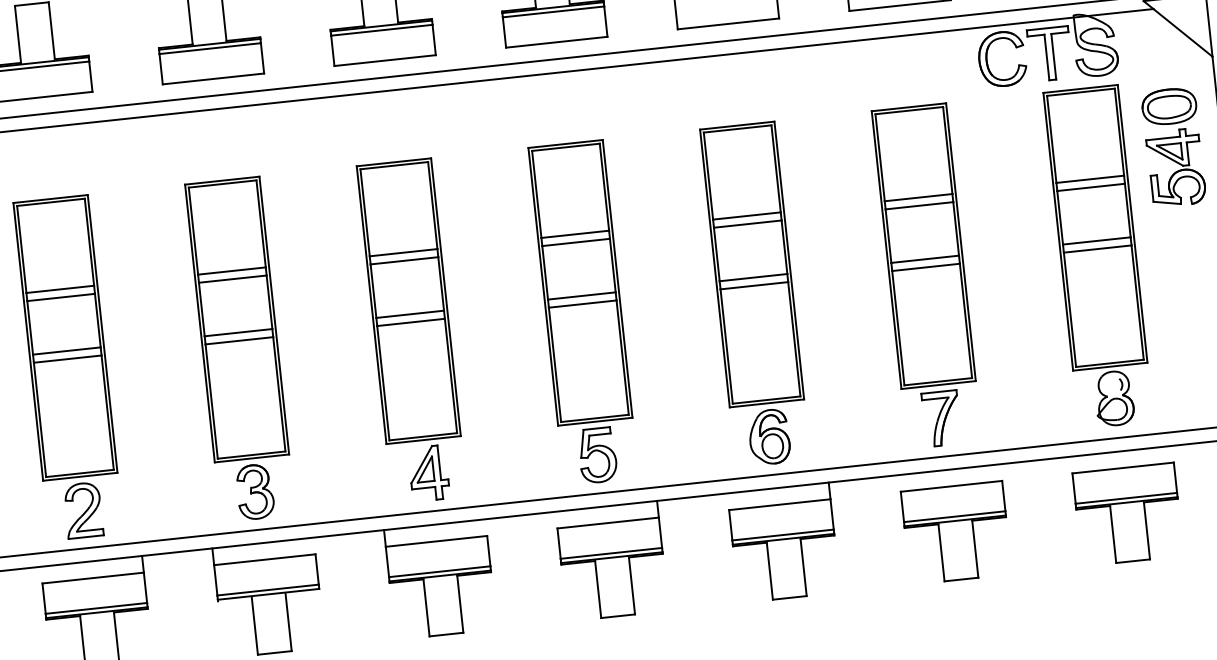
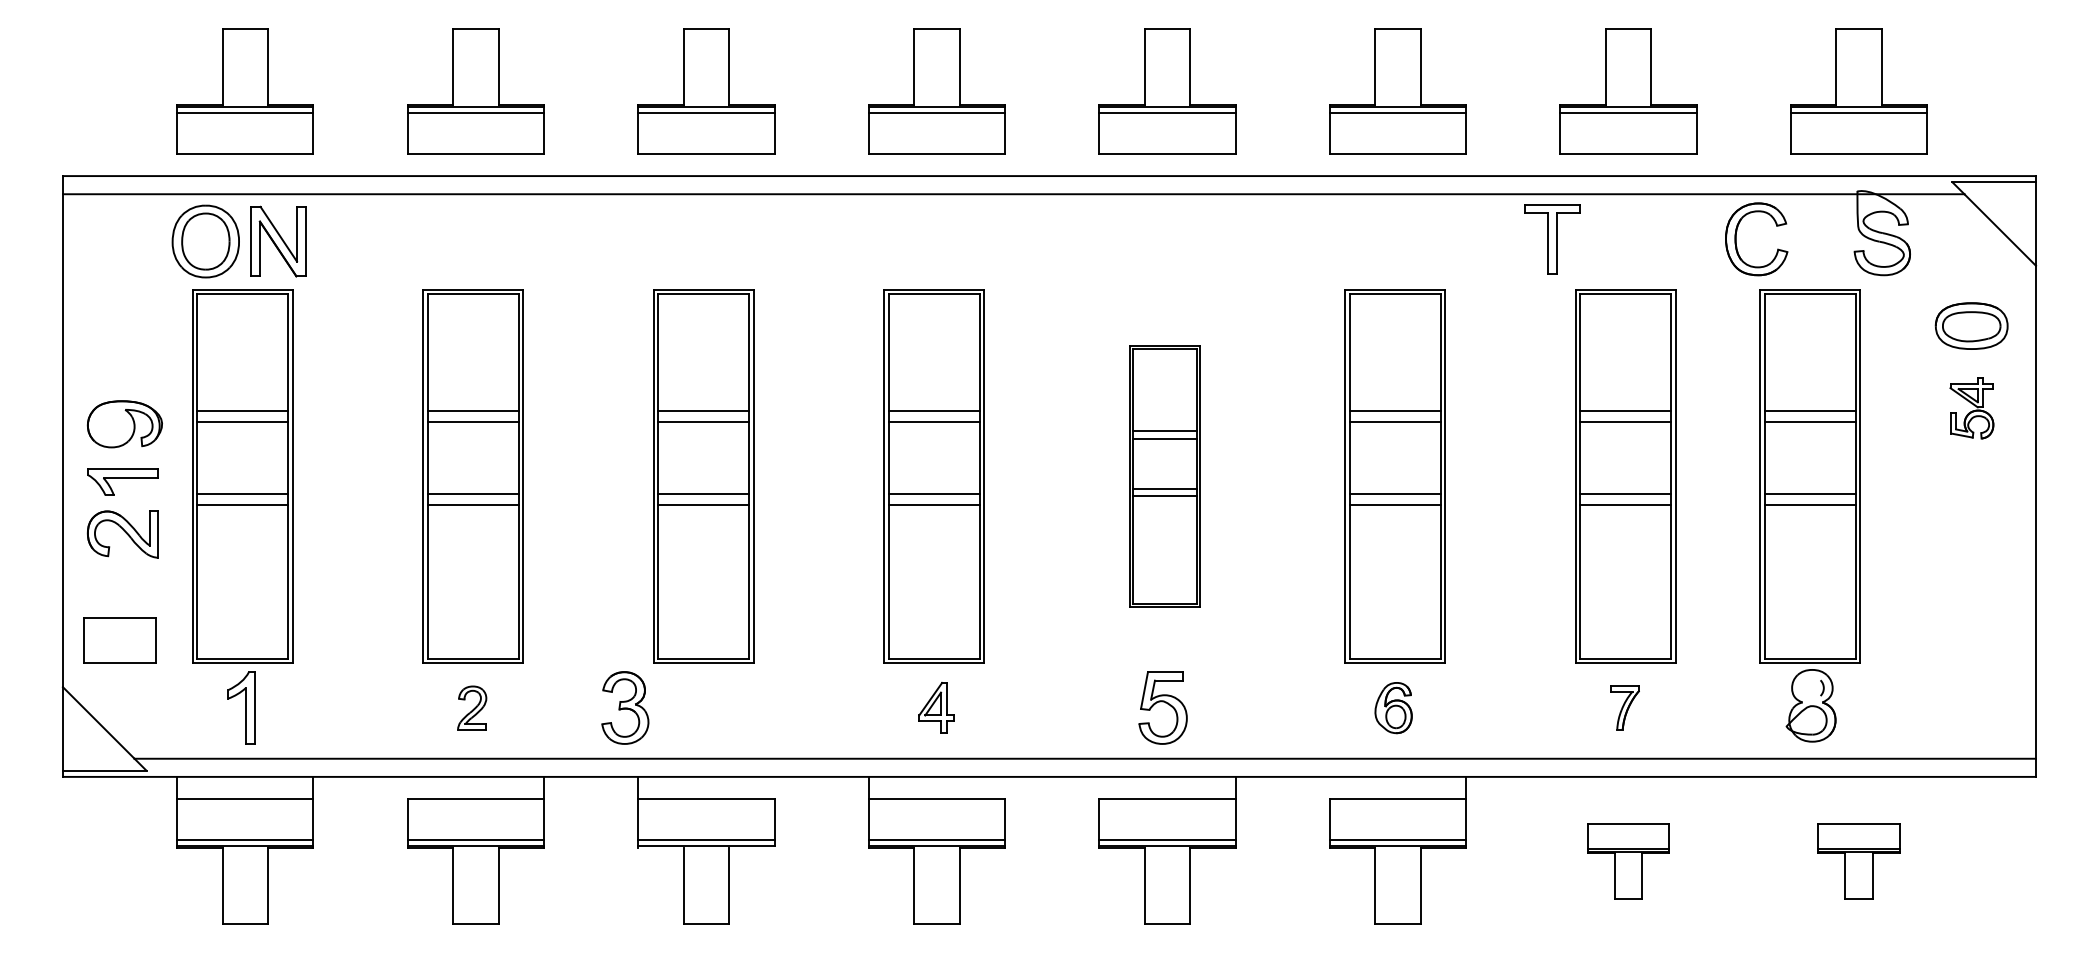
part: (1049, 54) -> (1552, 239), moved
part: (1175, 168) -> (1971, 408), size x0.6
part: (1097, 256) -> (1809, 515), moved
part: (580, 282) -> (1164, 476), size x0.7
part: (941, 418) -> (1625, 707), size x0.6
part: (769, 436) -> (1393, 707), size x0.7
part: (428, 473) -> (936, 707), size x0.7
part: (255, 491) -> (625, 707), moved
part: (82, 510) -> (471, 707), size x0.6
part: (1127, 514) -> (1858, 861), size x0.6
part: (956, 532) -> (1628, 861), size x0.6

